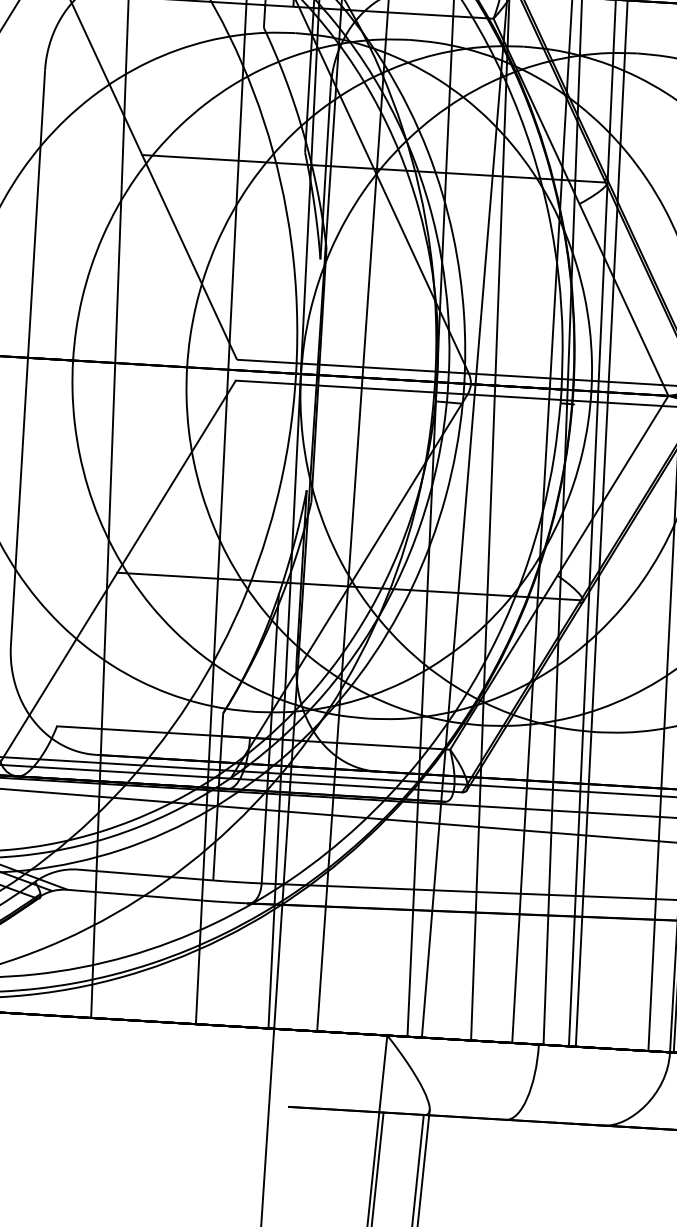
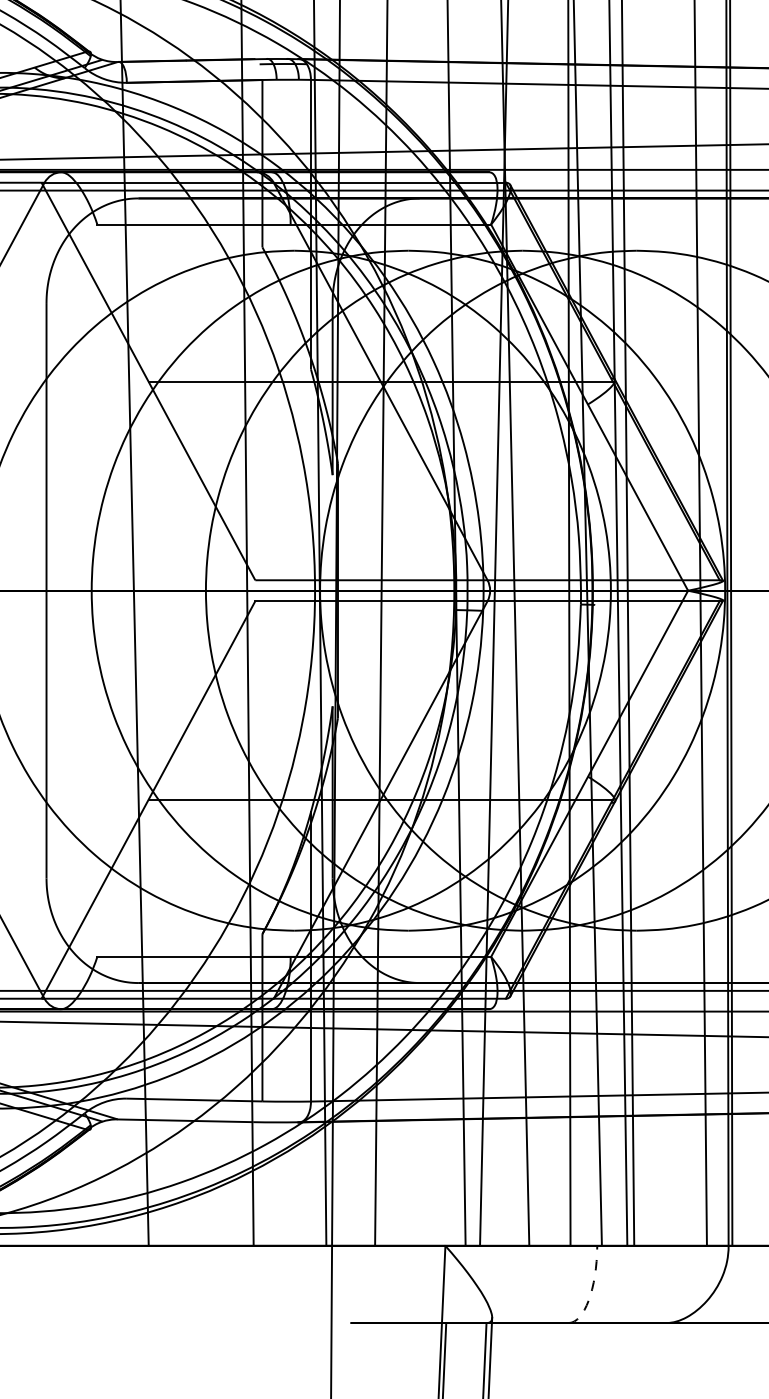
arc: (530, 1089) -> (591, 1291), solid -> dashed

